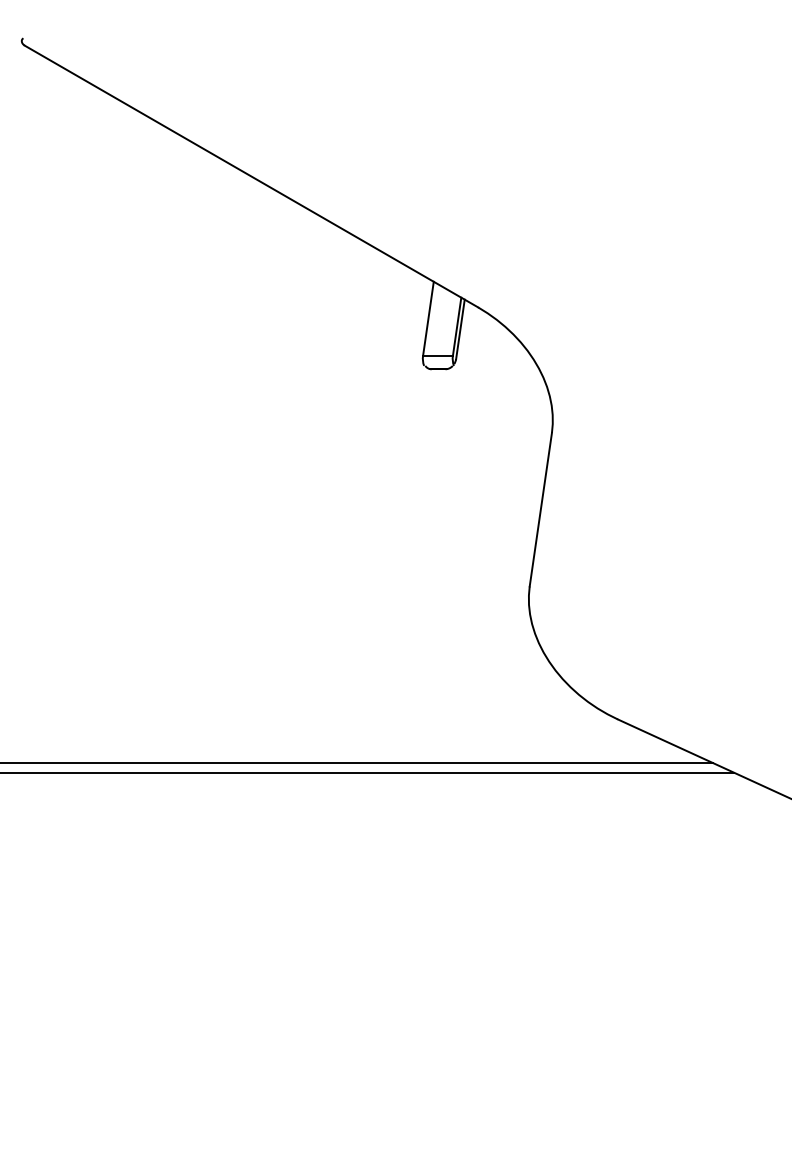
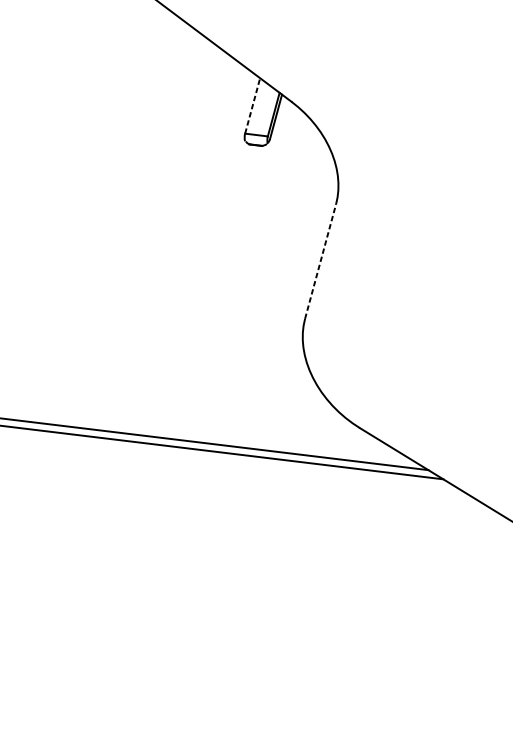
line: (428, 318) -> (252, 105), solid -> dashed
line: (540, 509) -> (320, 261), solid -> dashed

